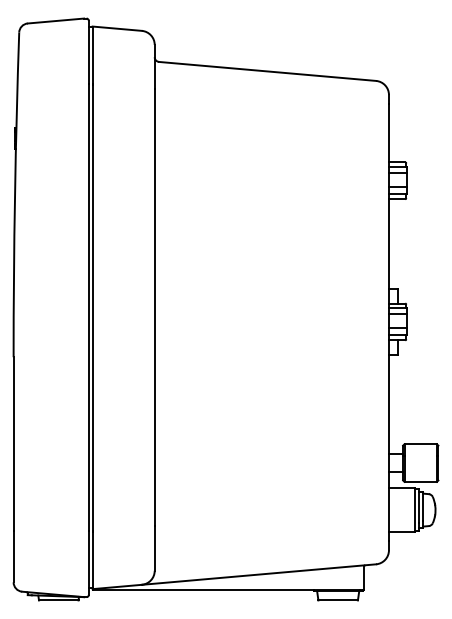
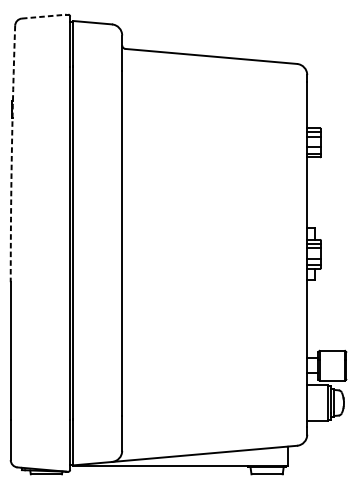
line: (56, 20) -> (44, 16), solid -> dashed
arc: (15, 194) -> (12, 153), solid -> dashed

